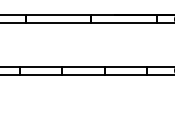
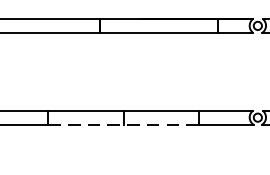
line: (105, 74) -> (125, 124), solid -> dashed

